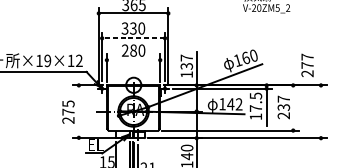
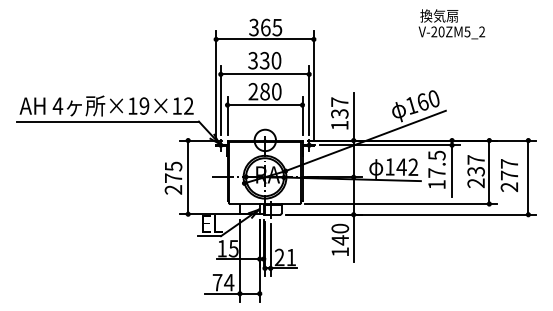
line: (133, 38) -> (265, 74), dashed -> solid
line: (133, 60) -> (264, 105), added
text: (306, 65) -> (508, 175), moved
line: (293, 108) -> (489, 172), added
line: (79, 111) -> (188, 177), added
line: (321, 111) -> (528, 177), added

